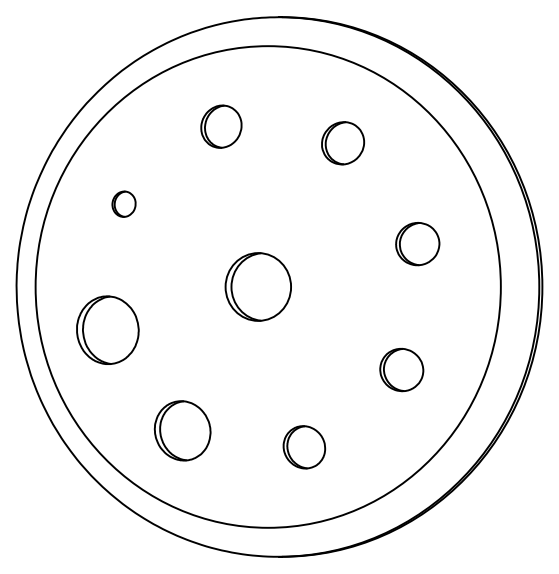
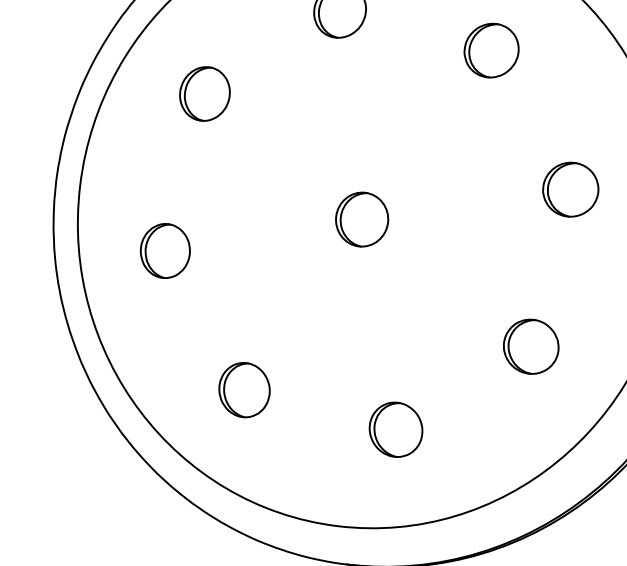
part: (123, 204) -> (204, 94), size x1.67
part: (257, 286) -> (361, 218), size x0.62
part: (108, 329) -> (165, 250), size x0.62
part: (182, 430) -> (244, 389), size x0.71

